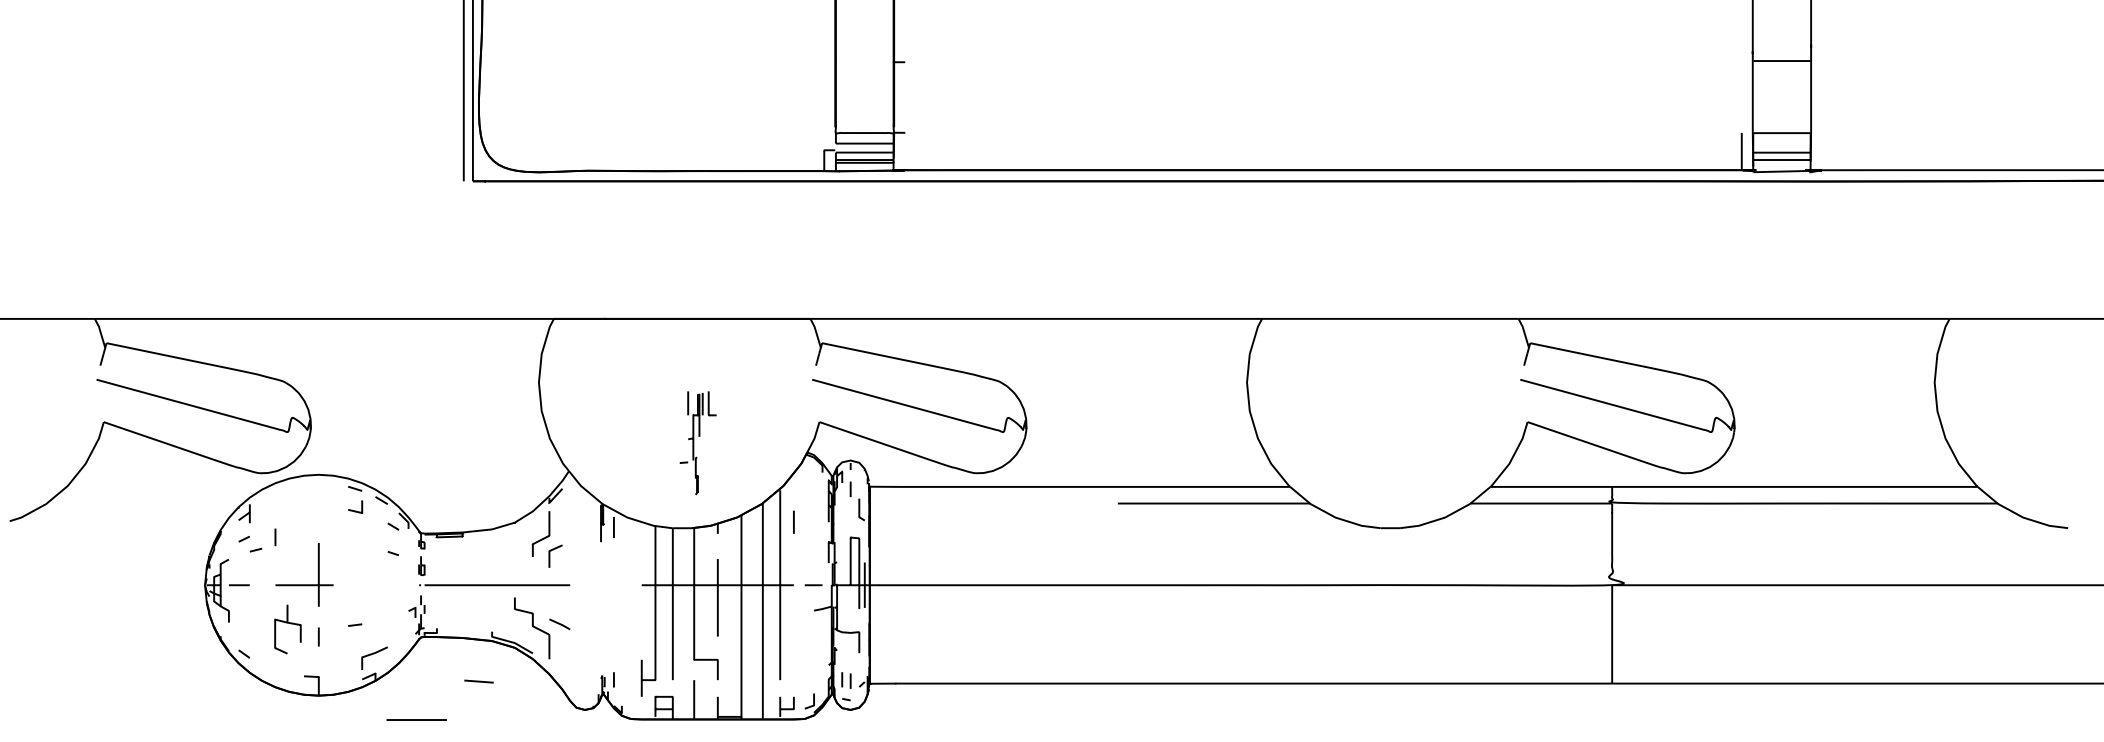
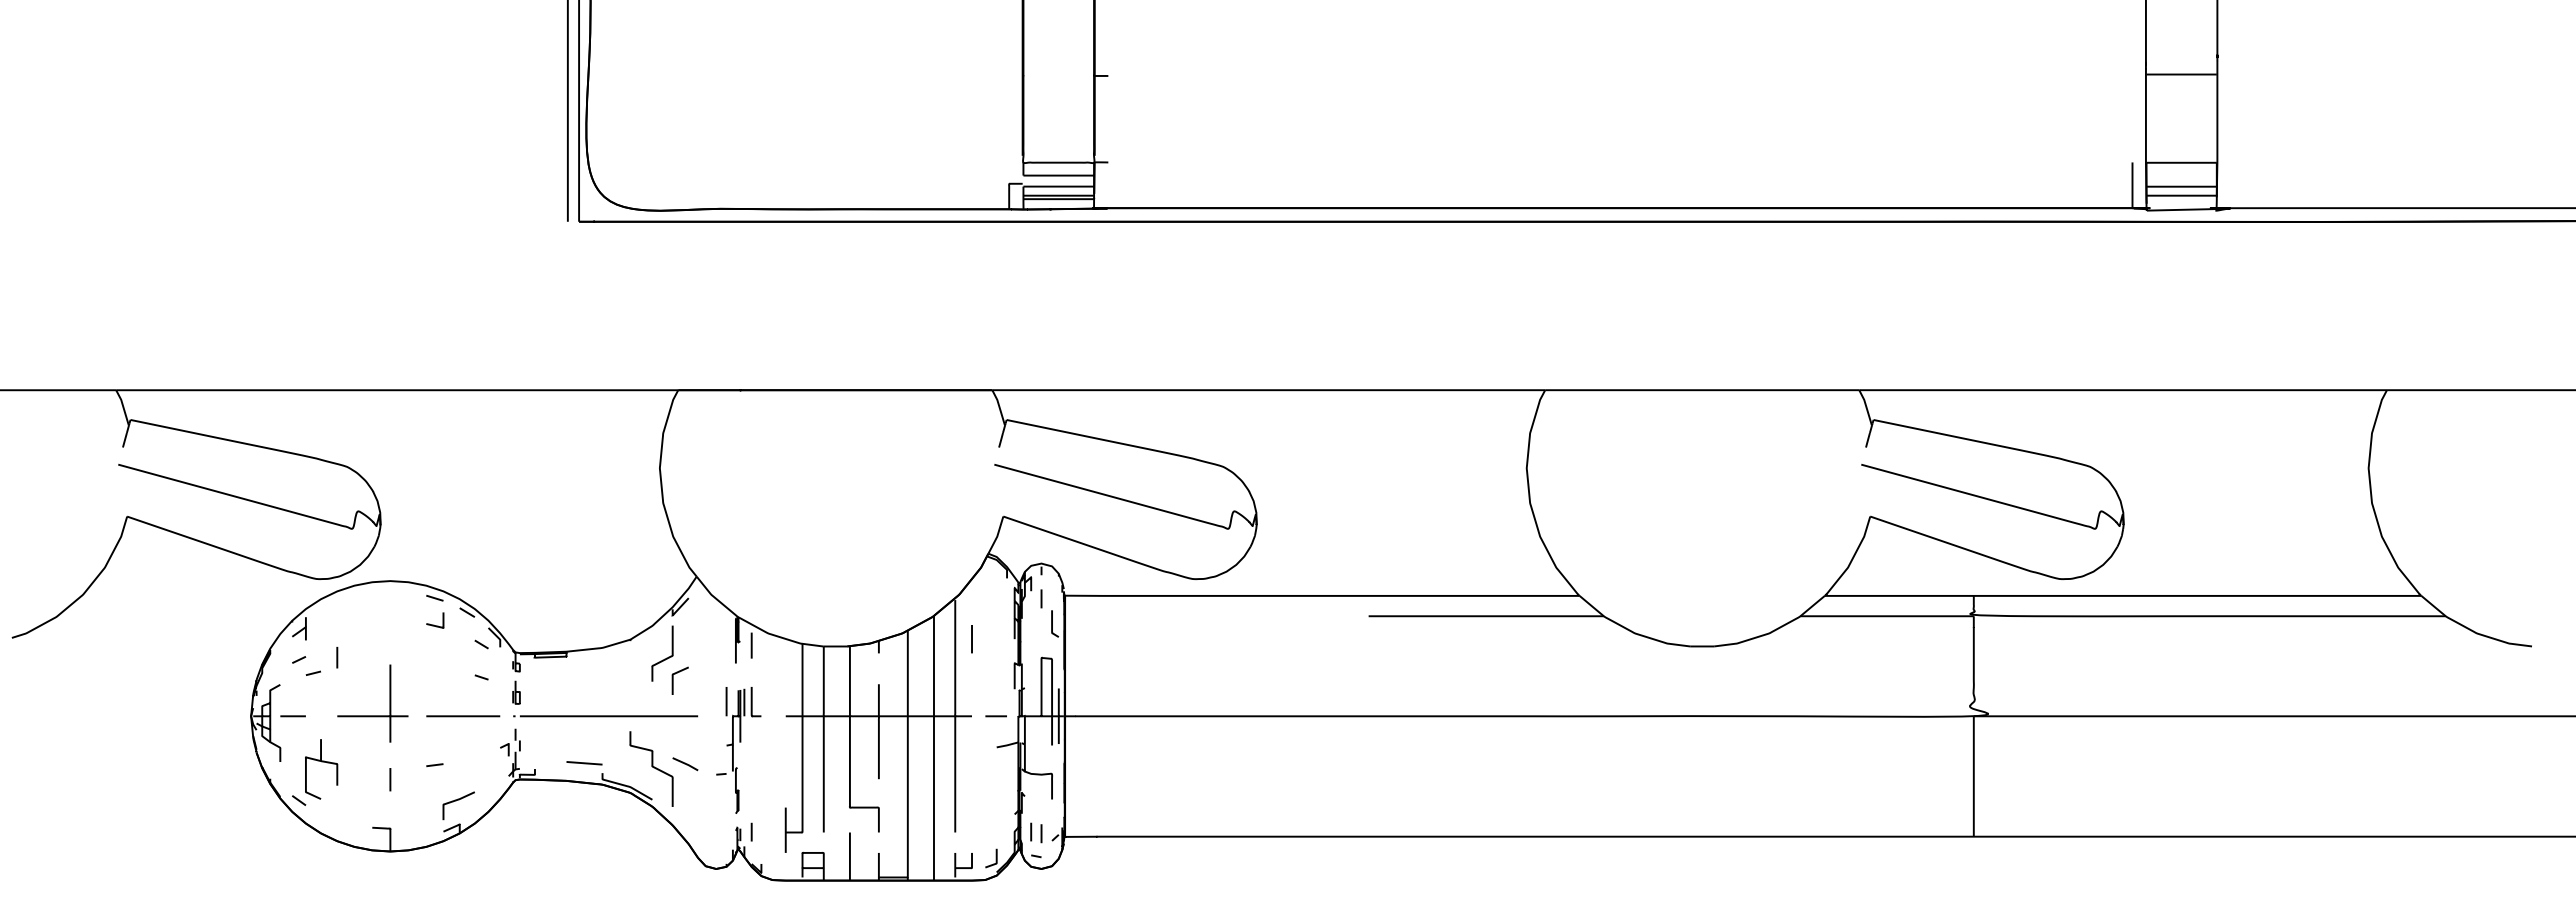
part: (697, 443) -> (738, 750), moved
part: (287, 623) -> (321, 762), moved
line: (479, 681) -> (584, 763), moved
line: (416, 720) -> (463, 716), moved

